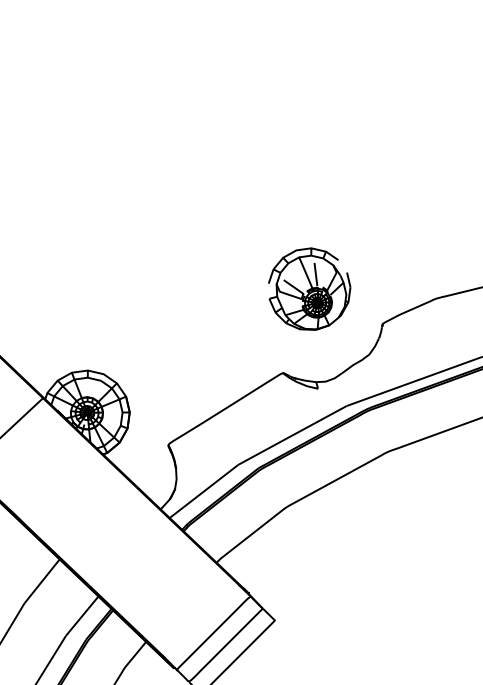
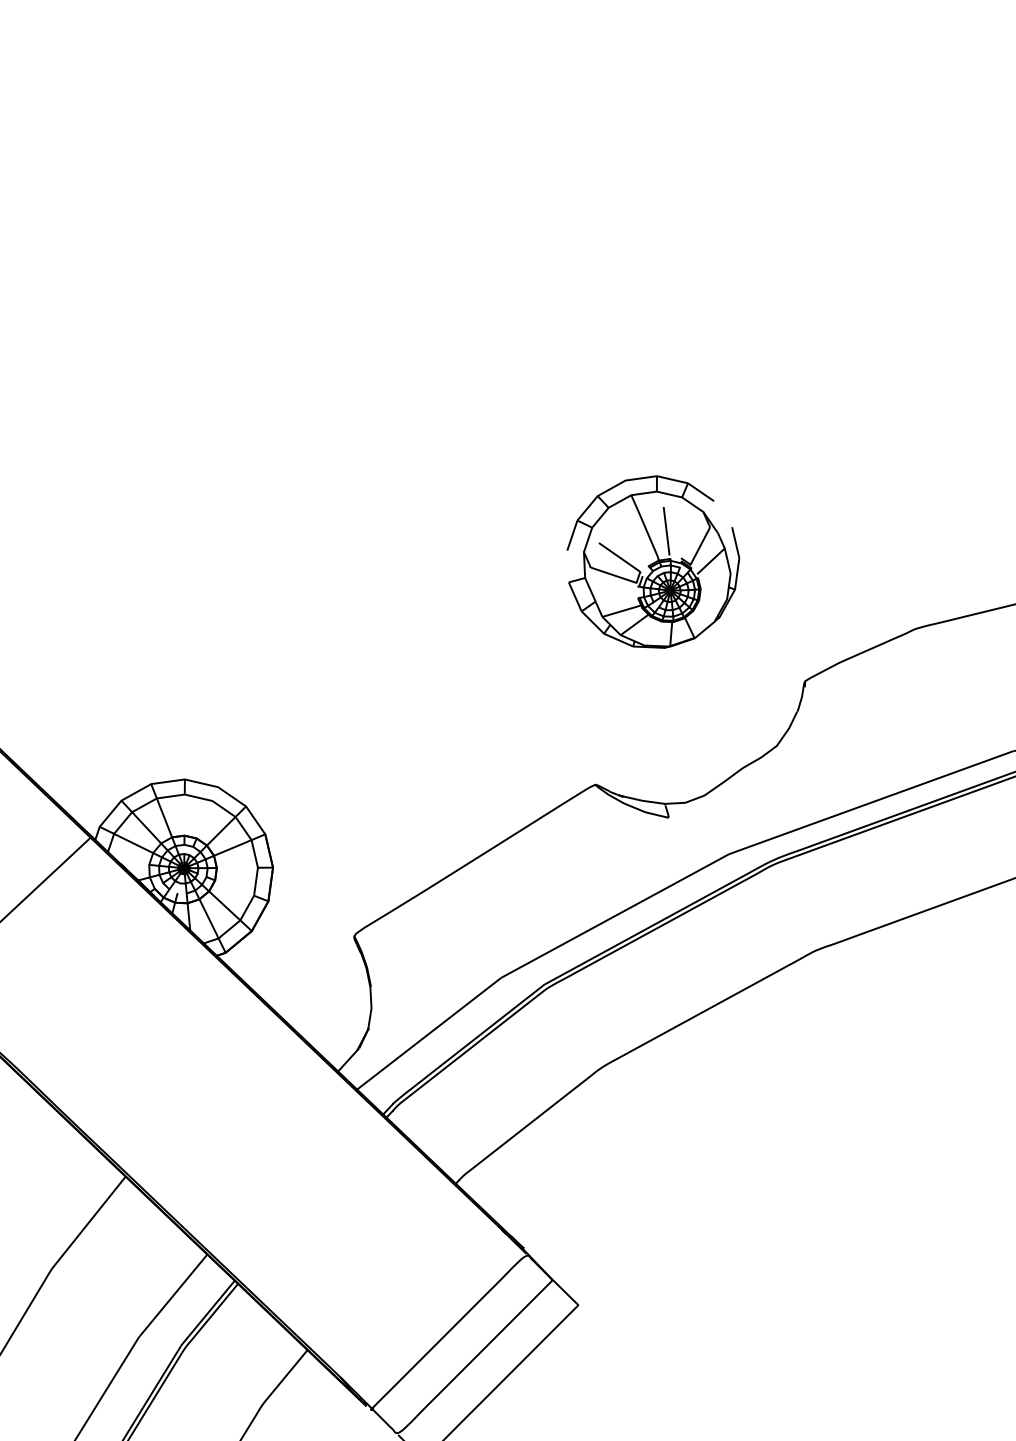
part: (309, 288) -> (653, 560), moved

